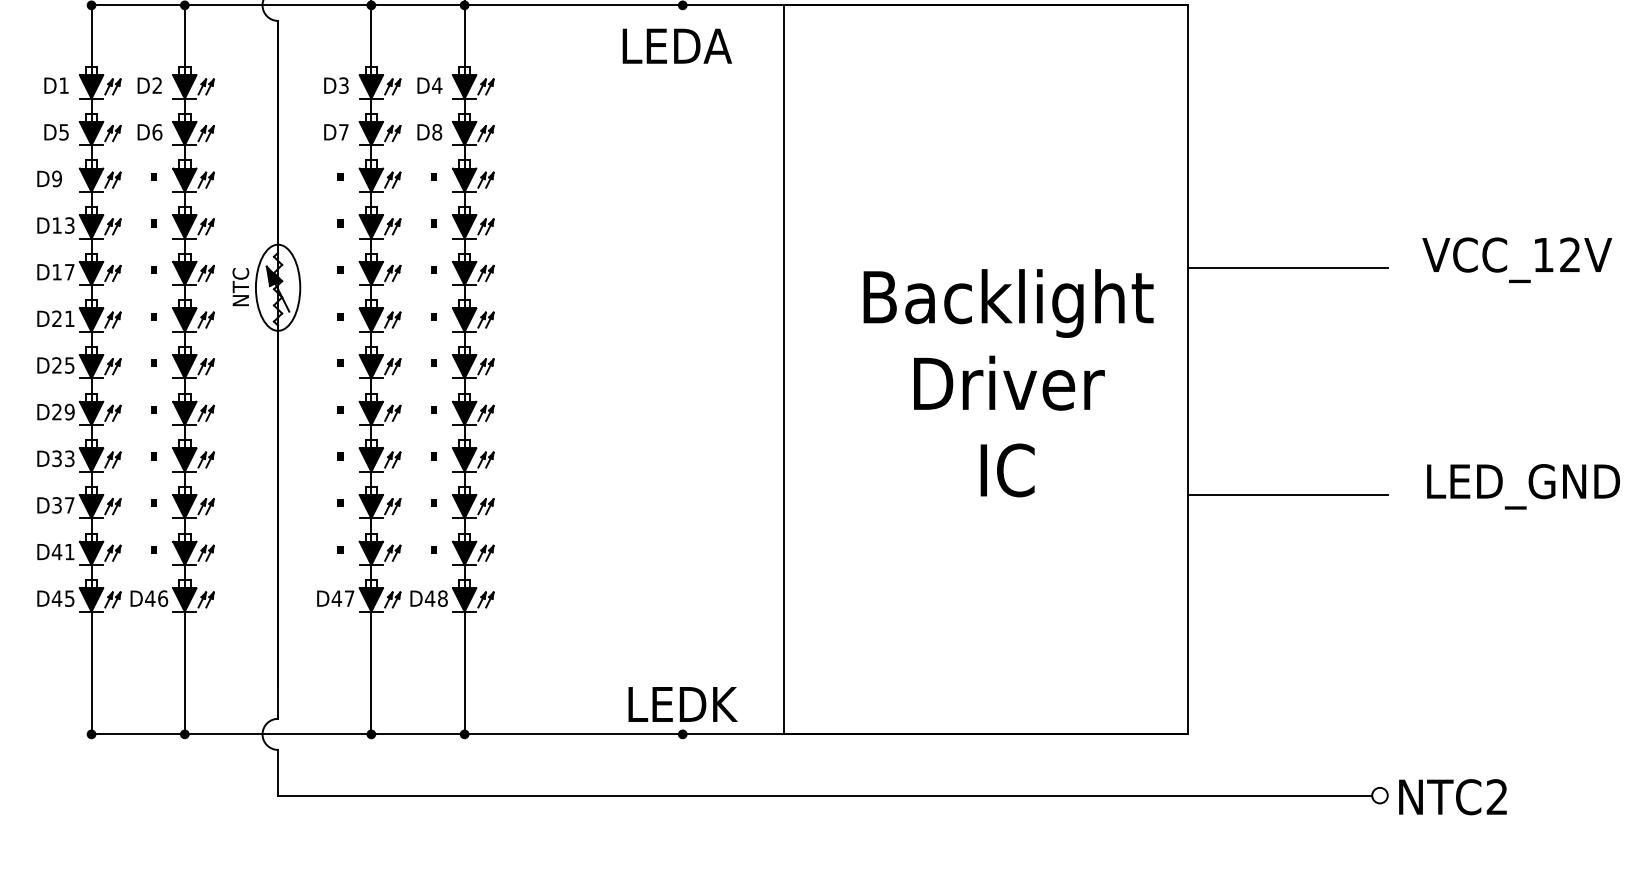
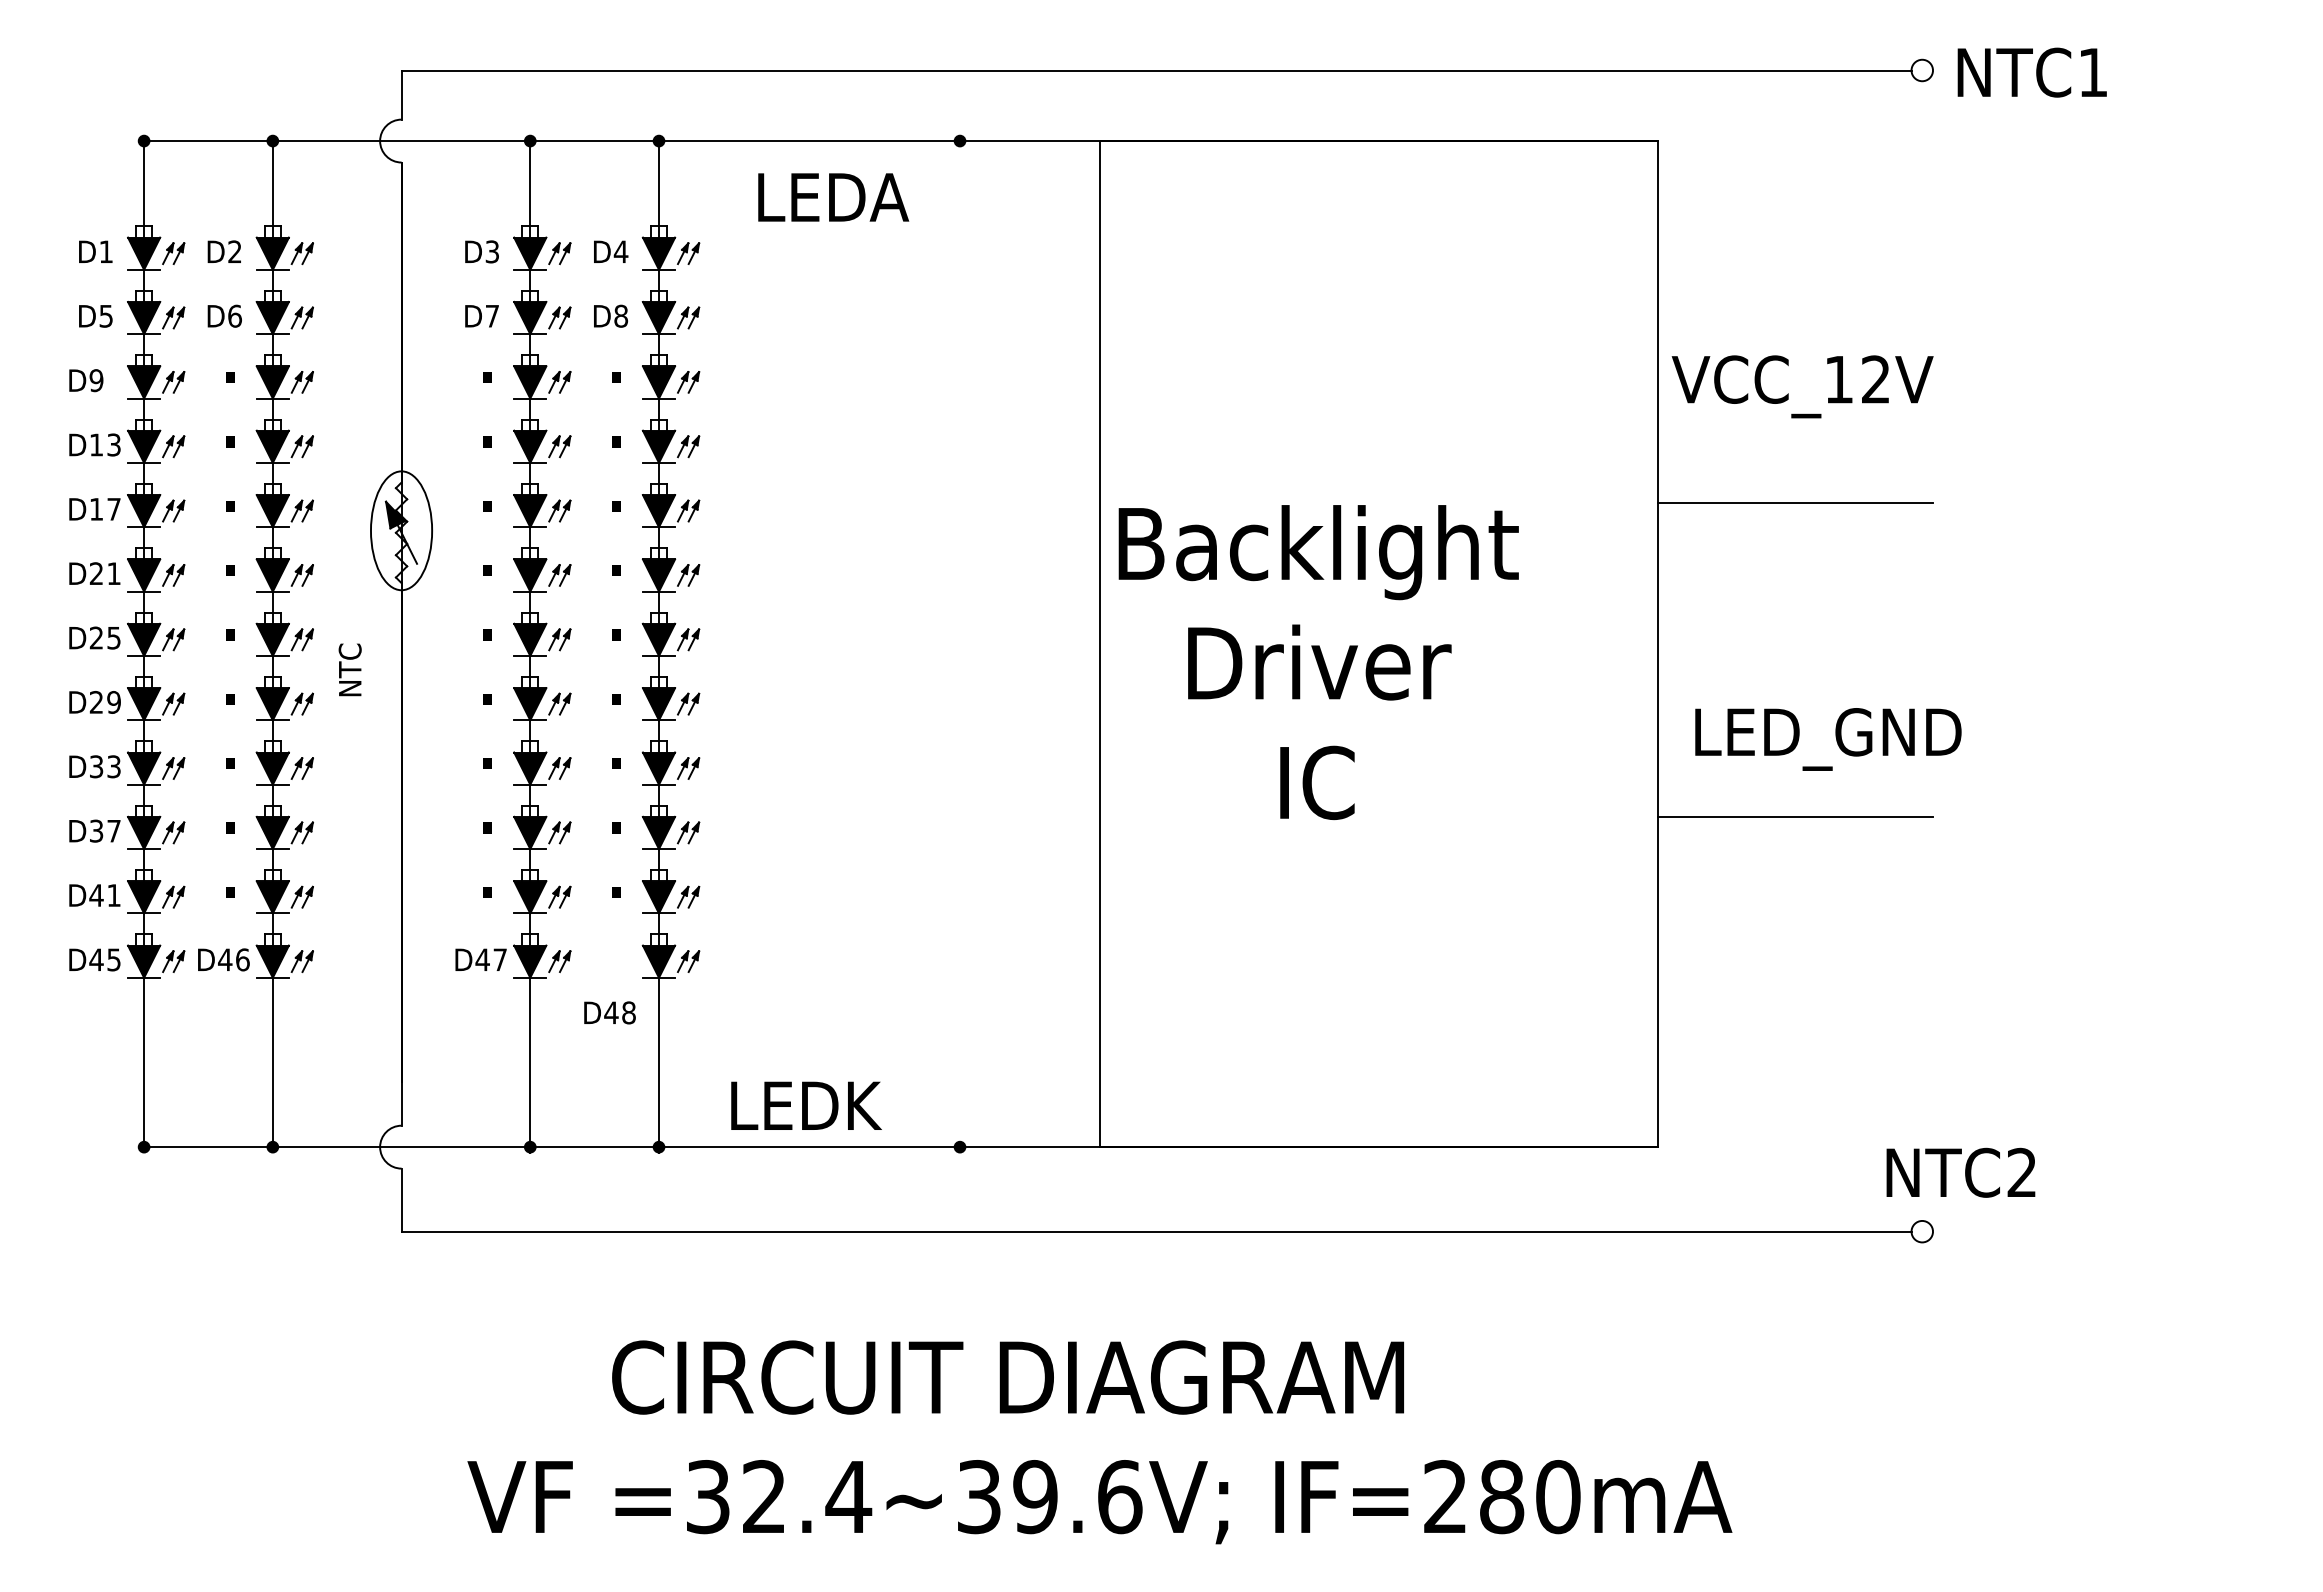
text: (677, 46) -> (833, 197), moved
text: (1517, 260) -> (1802, 386), moved
text: (240, 286) -> (349, 669), moved
text: (1008, 383) -> (1318, 662), moved
text: (1523, 486) -> (1828, 739), moved
text: (428, 598) -> (609, 1012), moved
text: (683, 704) -> (806, 1105), moved
text: (1452, 796) -> (1960, 1172), moved

